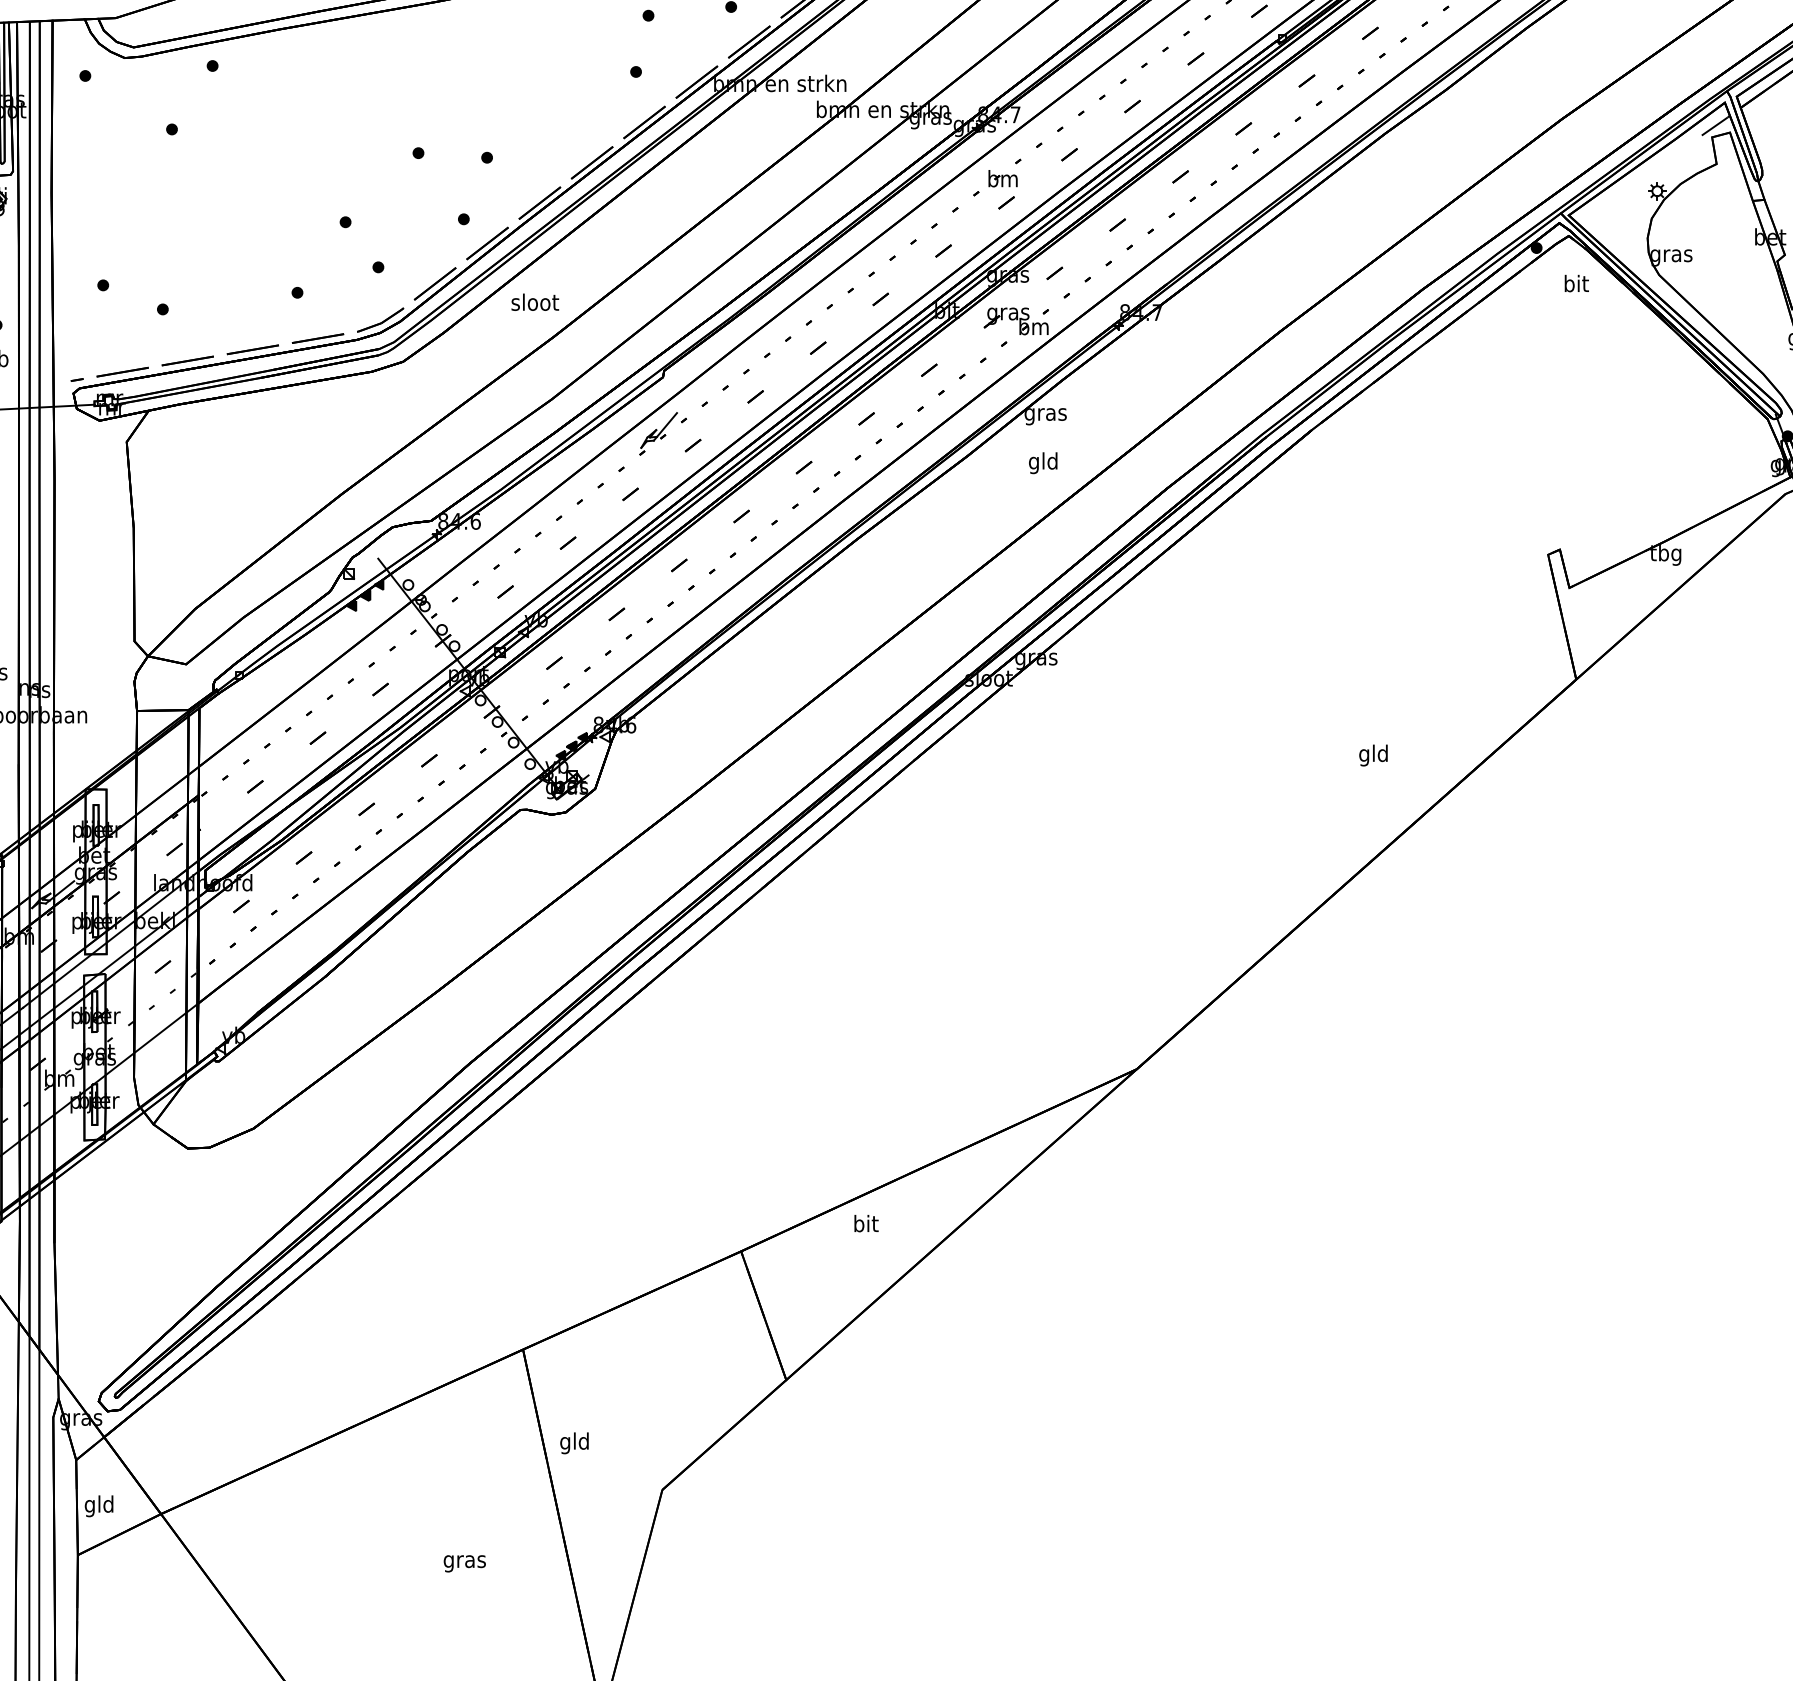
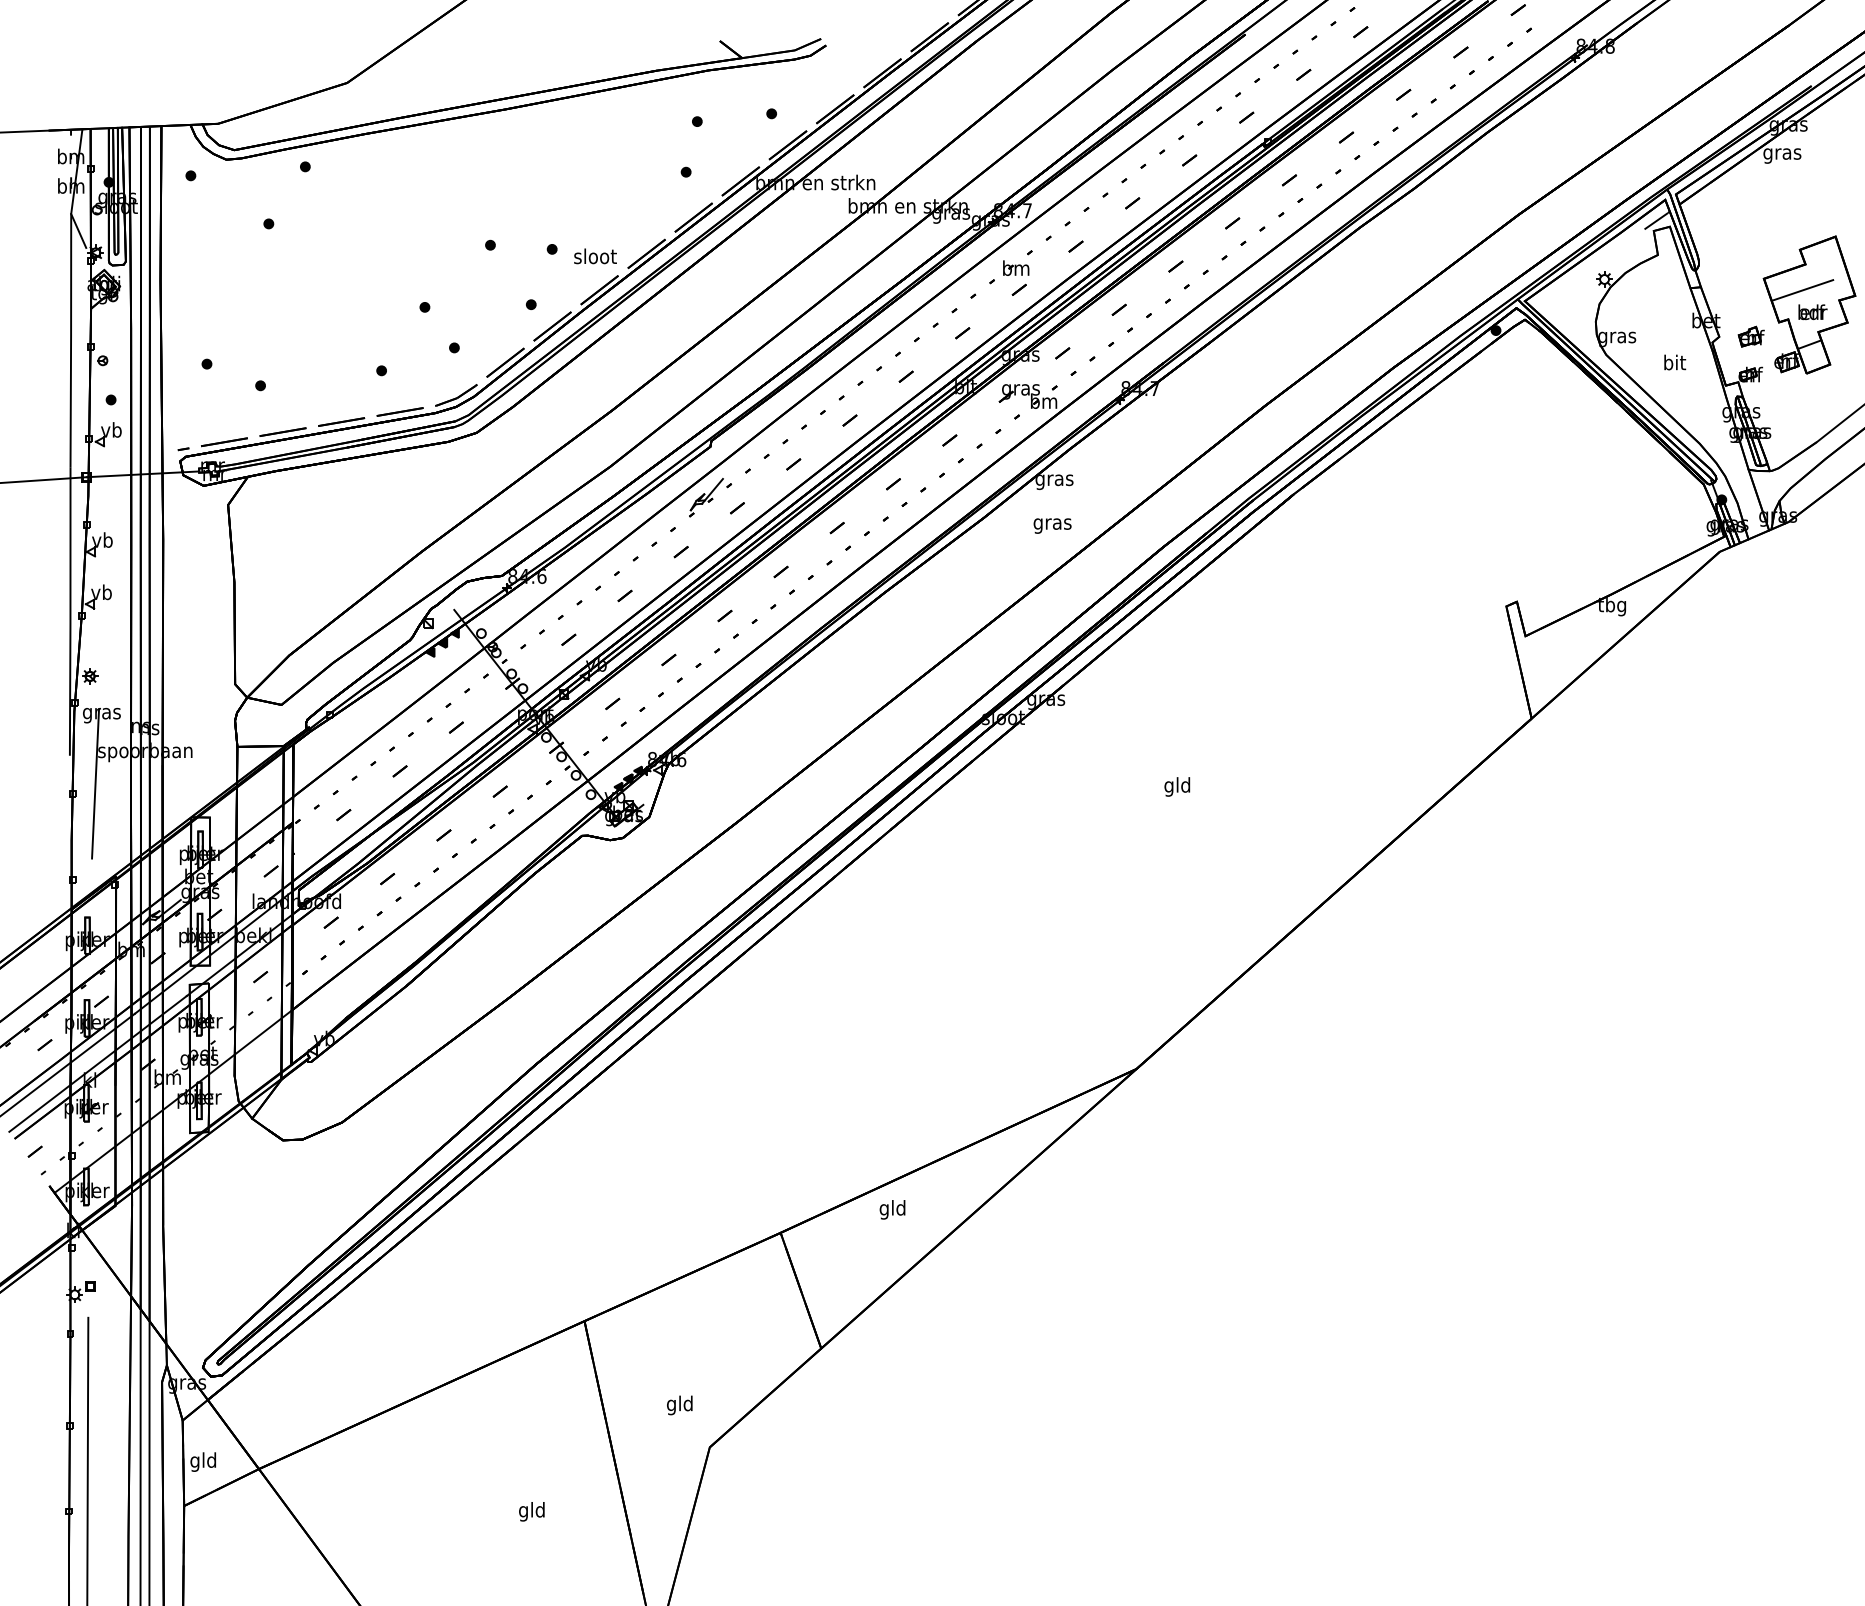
text: (1577, 283) -> (1675, 362), moved
text: (535, 302) -> (595, 256), moved
text: (1043, 462) -> (1052, 523), gld -> gras
text: (1373, 755) -> (1177, 786), moved
text: (865, 1225) -> (892, 1209), bit -> gld
text: (574, 1443) -> (679, 1405), moved
text: (465, 1561) -> (532, 1511), gras -> gld

